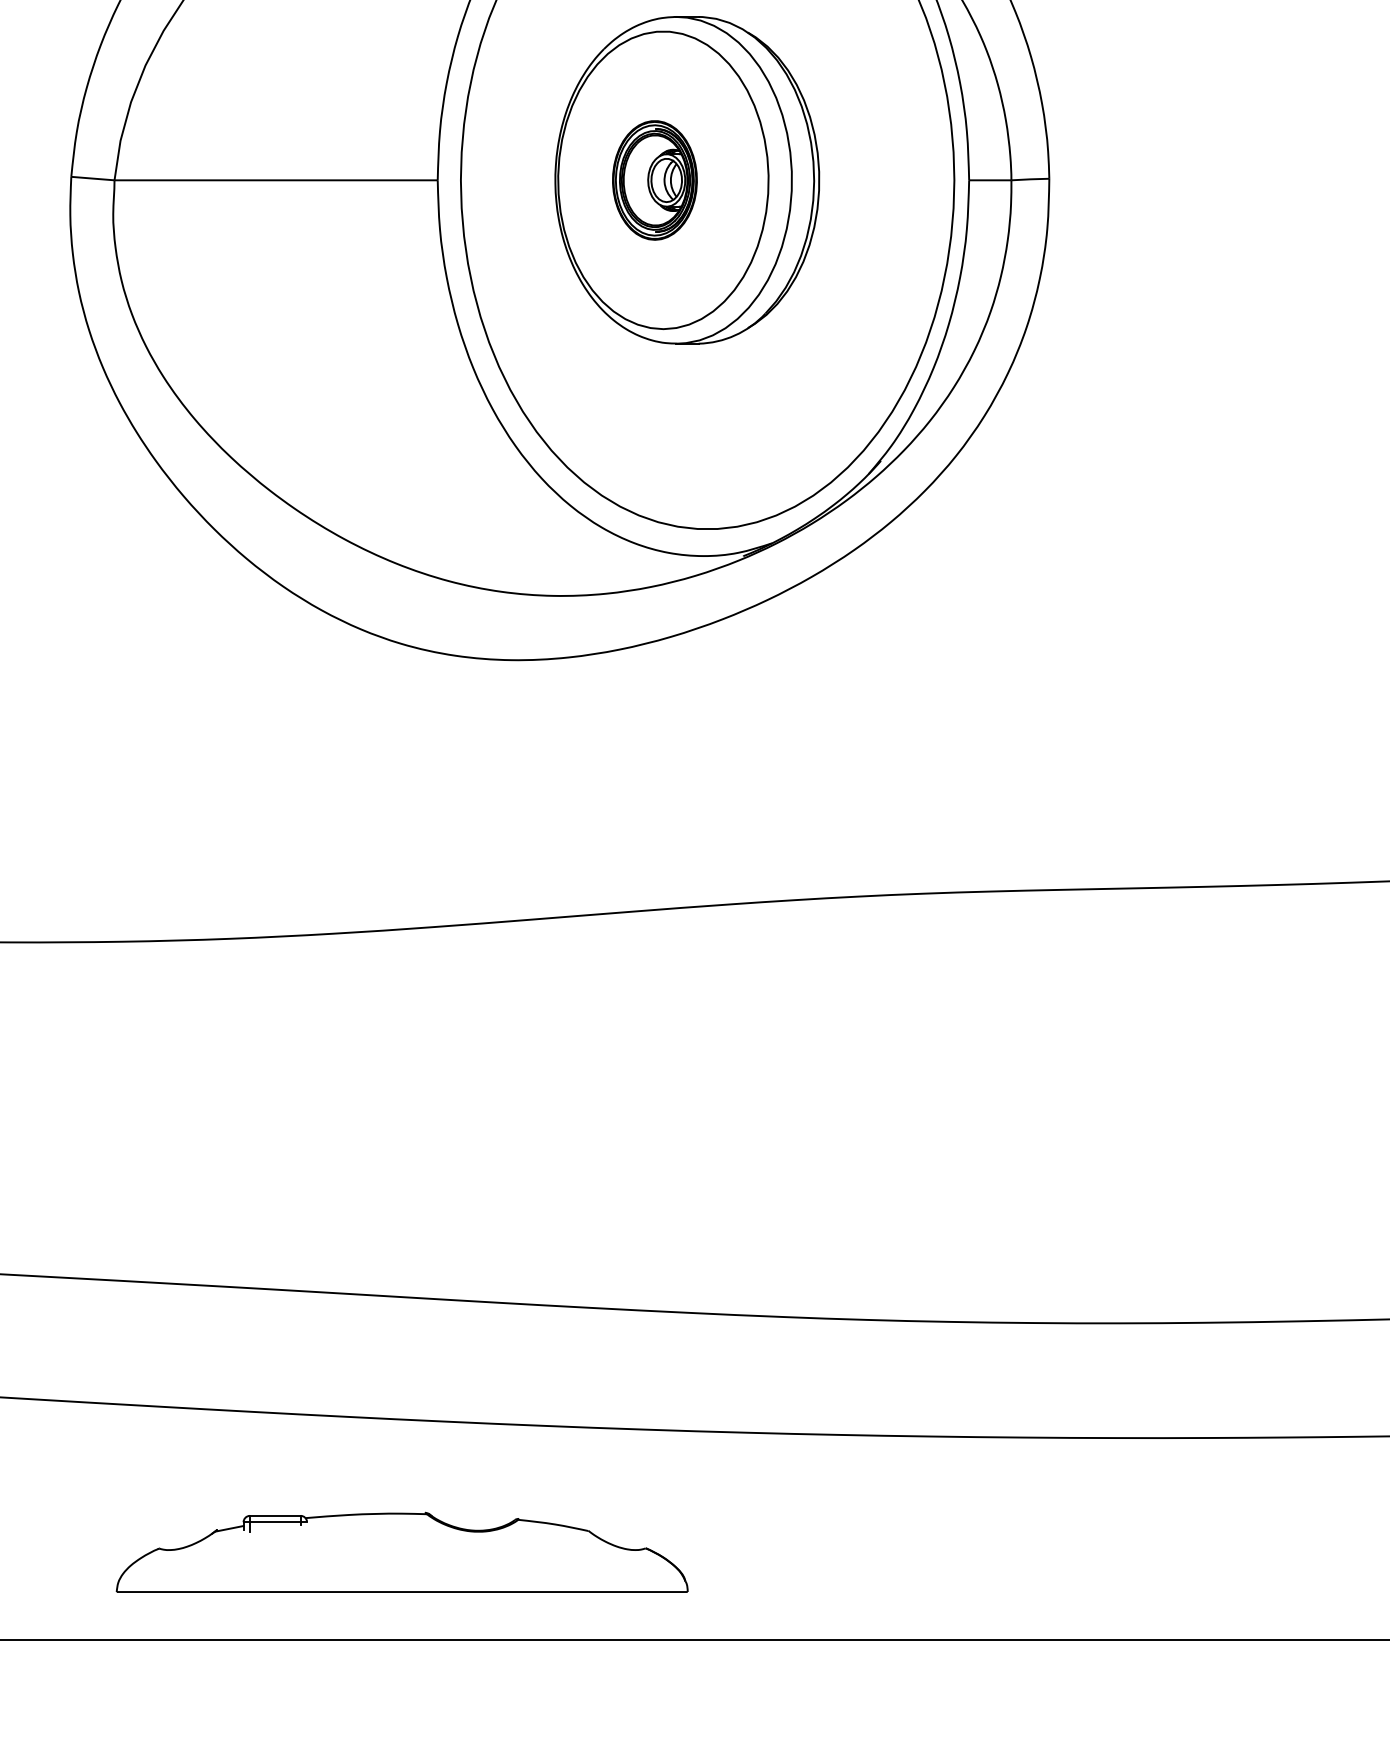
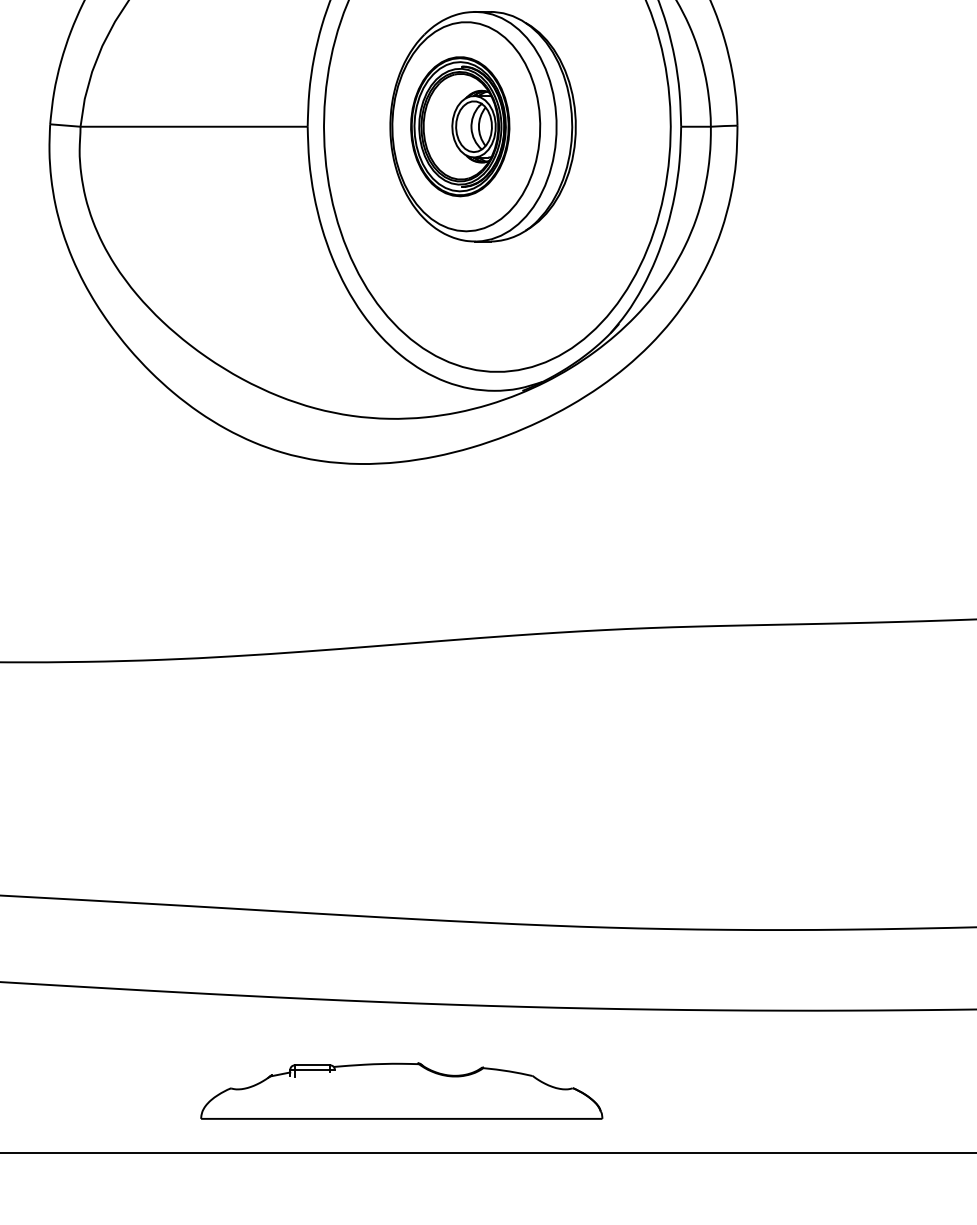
part: (655, 179) -> (460, 126), size x1.67
part: (401, 1551) -> (401, 1090), moved

